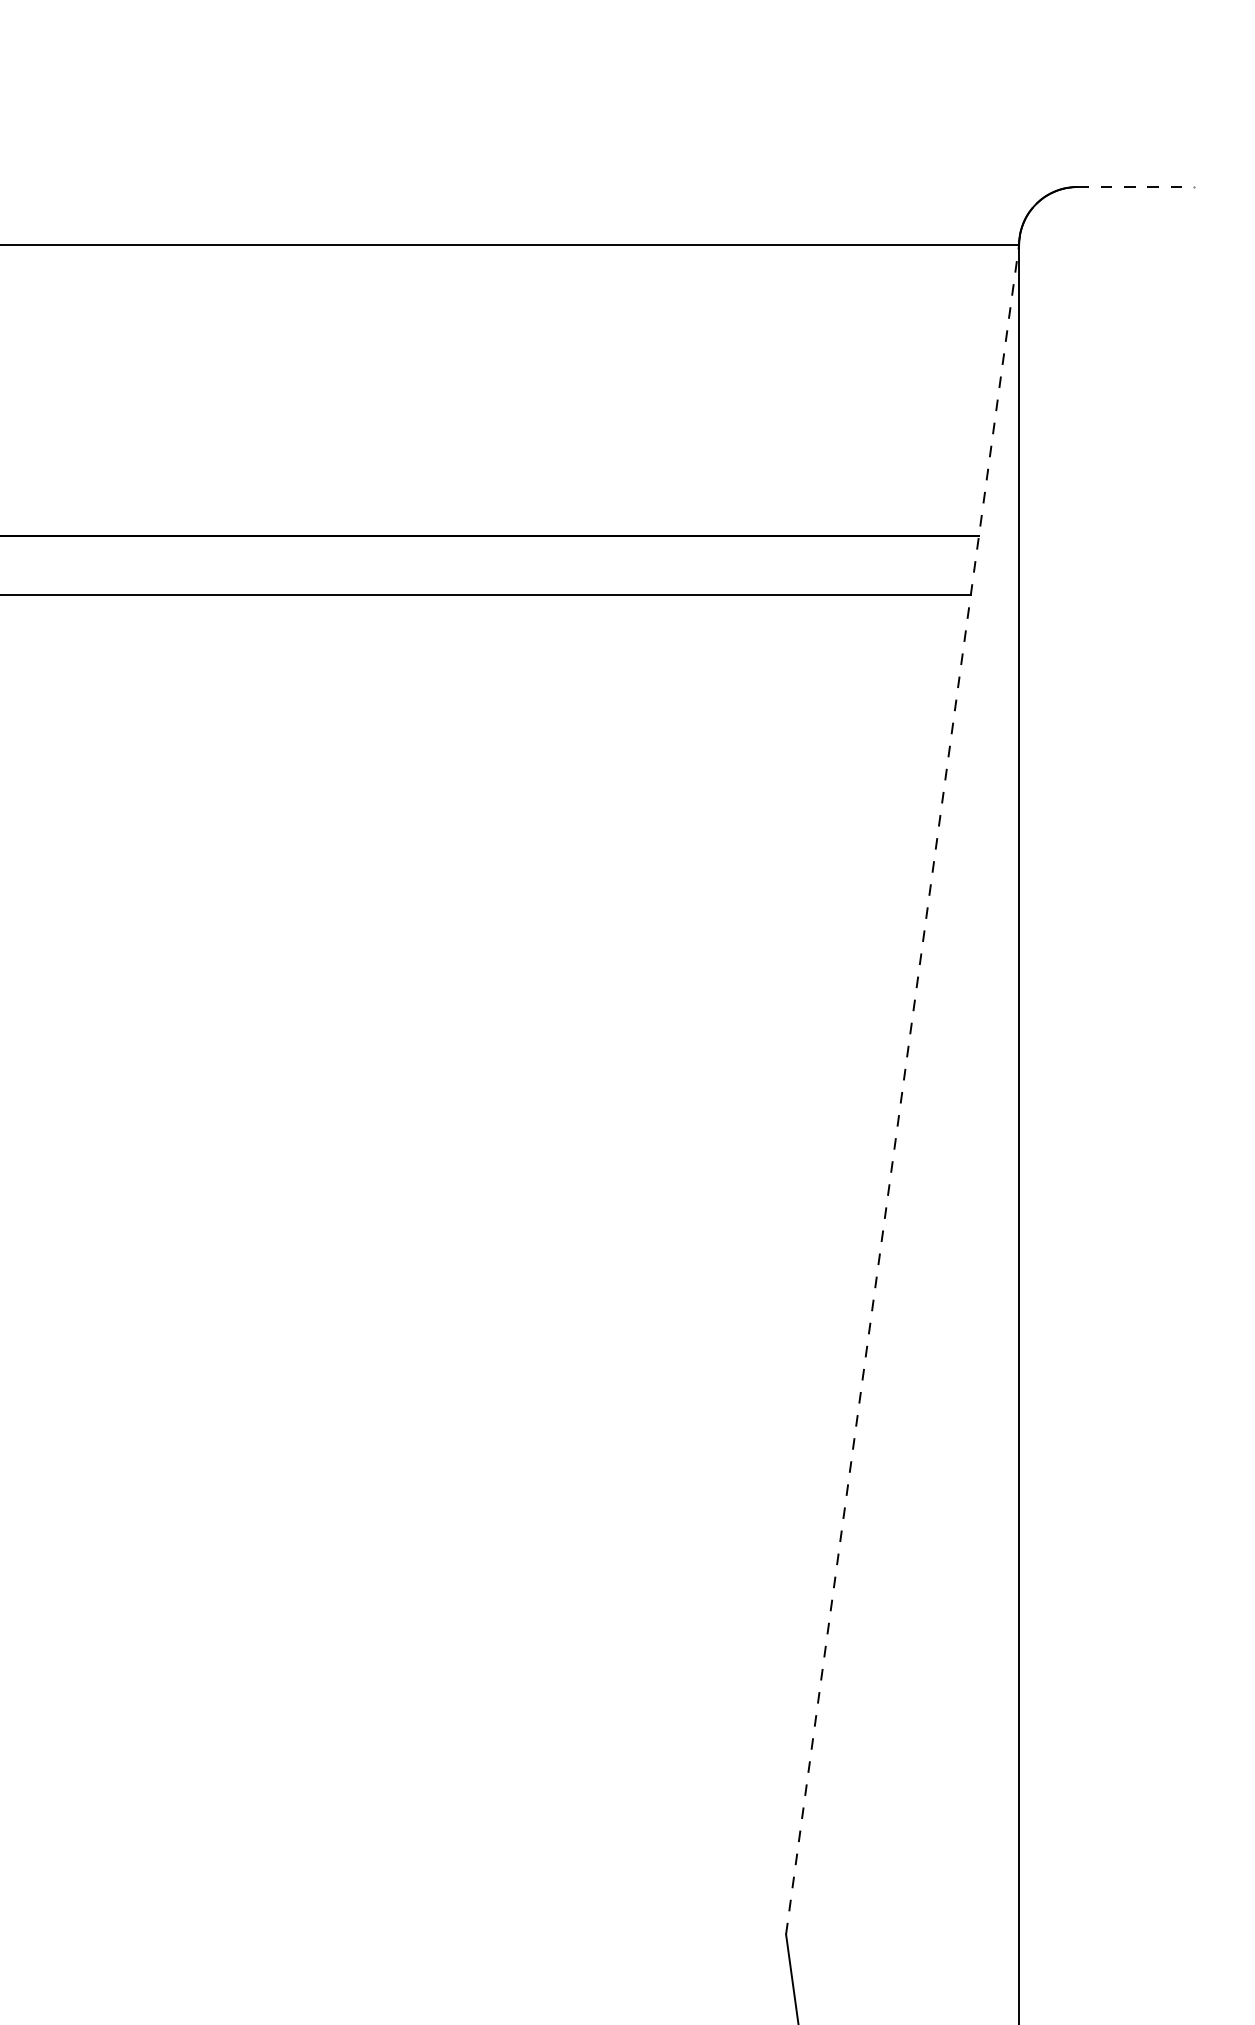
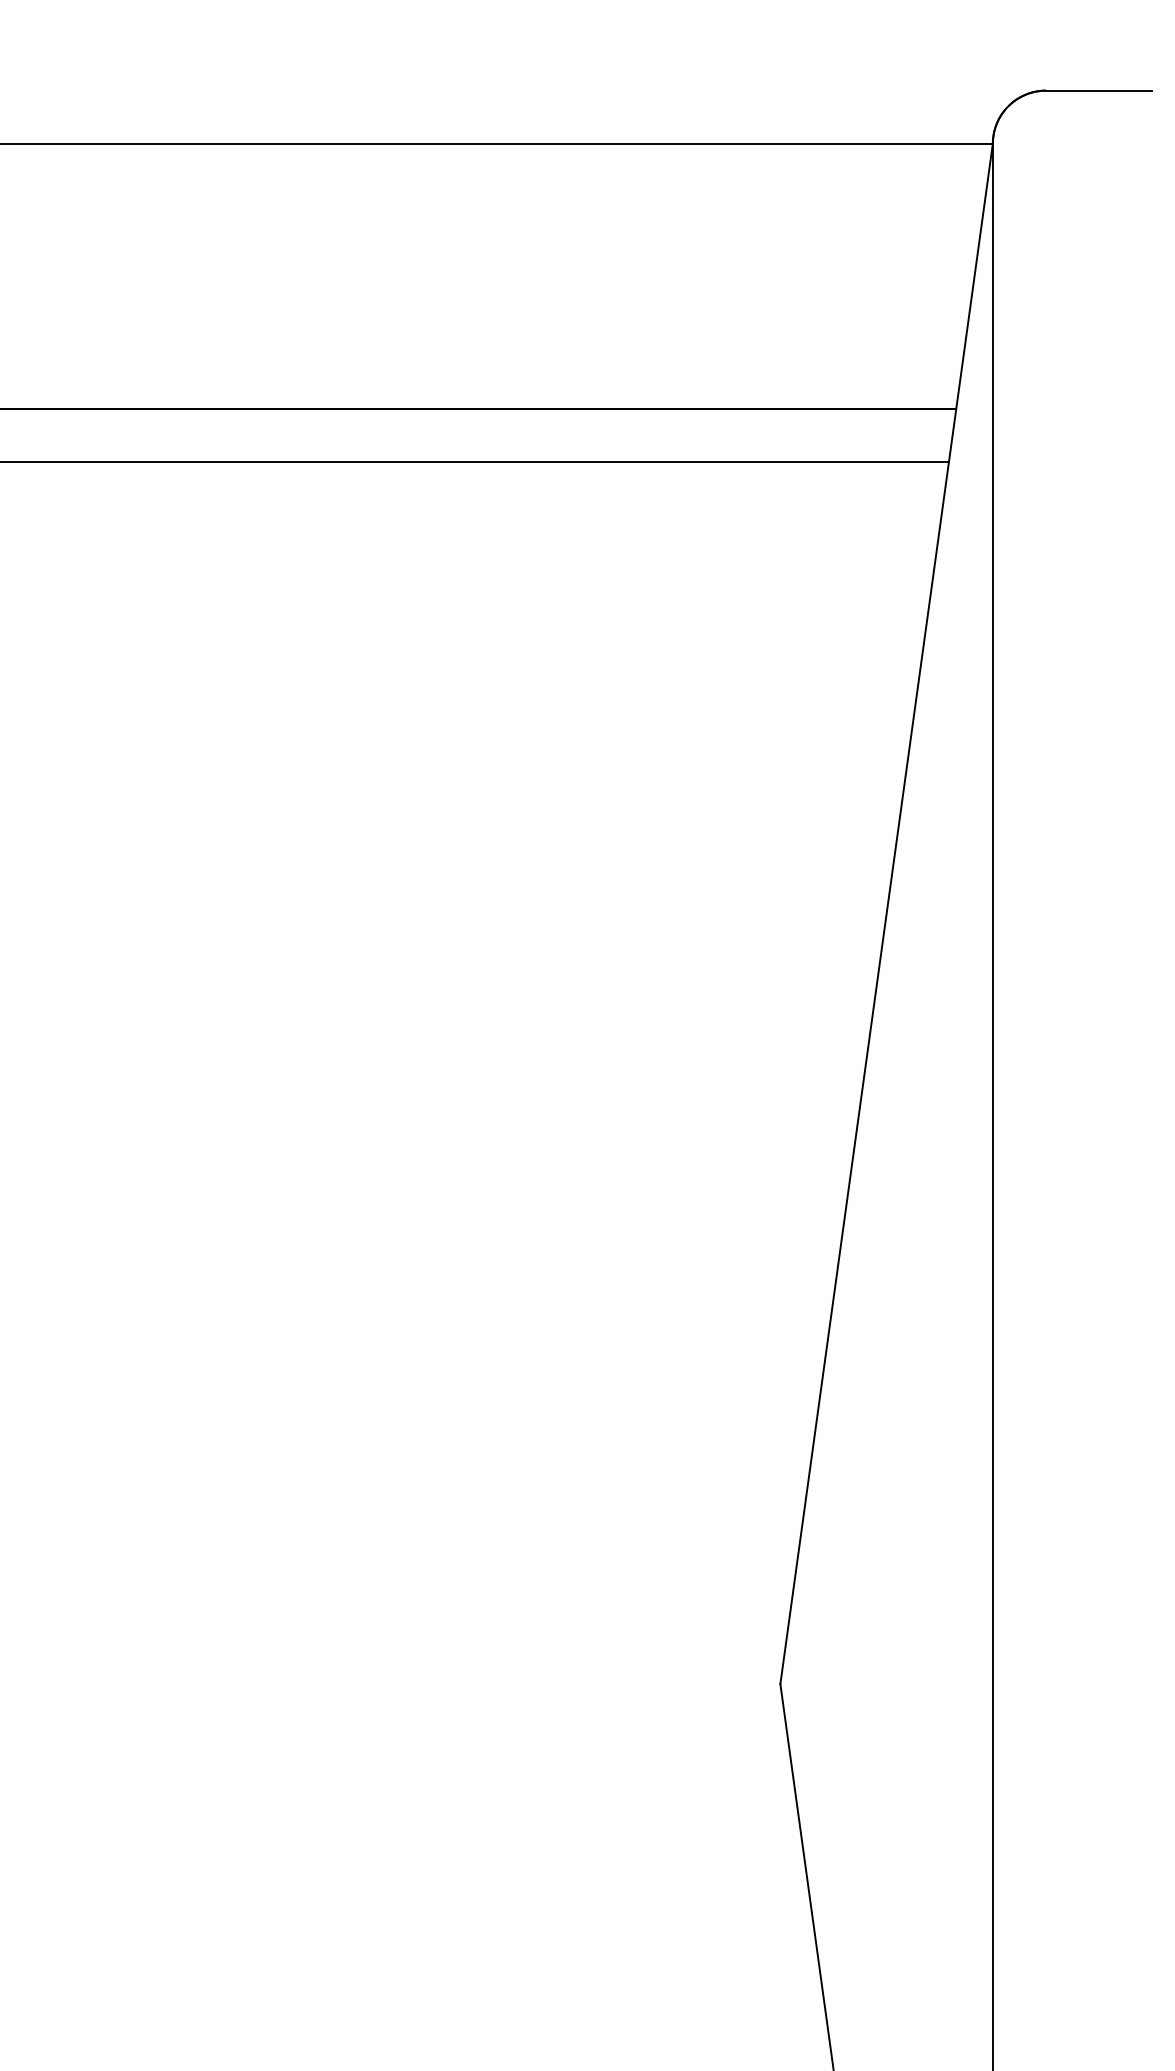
line: (1136, 186) -> (1099, 90), dashed -> solid
line: (902, 1089) -> (886, 913), dashed -> solid

